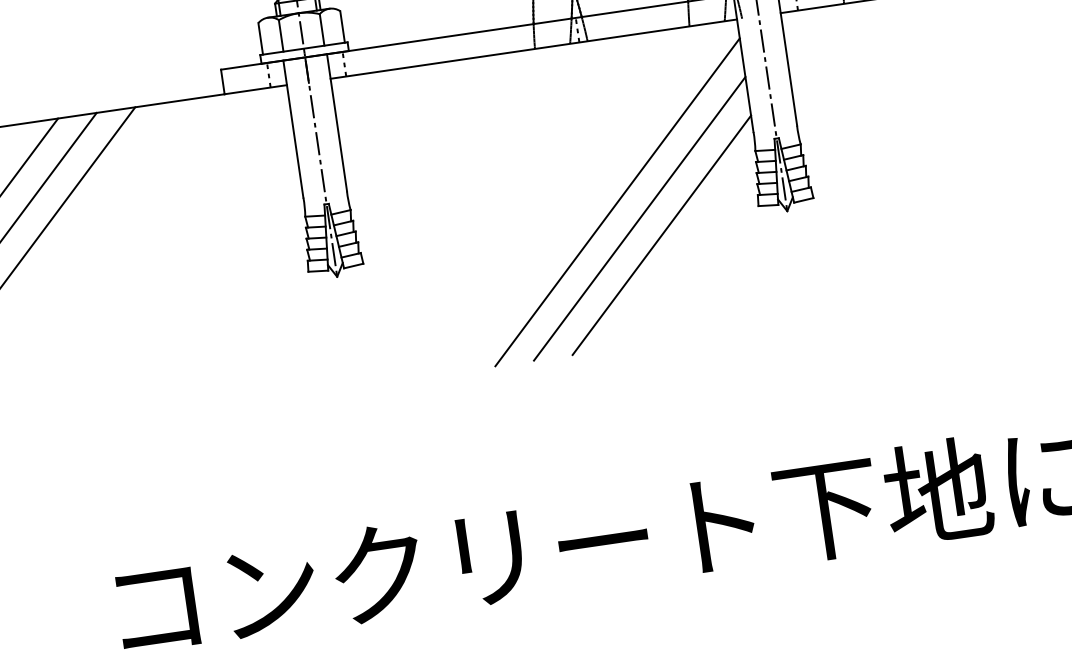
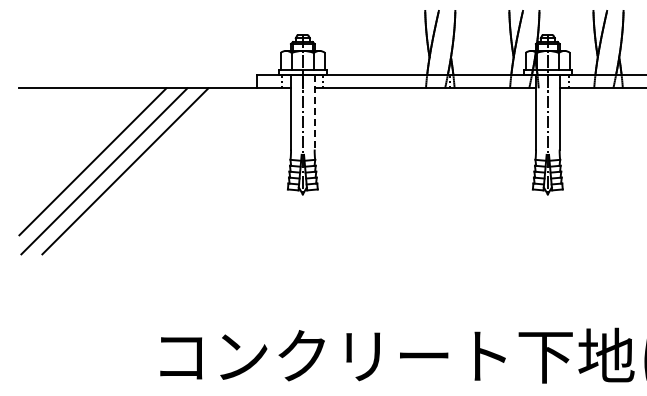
line: (336, 123) -> (314, 112), solid -> dashed
line: (616, 202) -> (457, 176), removed
line: (639, 217) -> (468, 186), removed
line: (660, 235) -> (478, 197), removed

